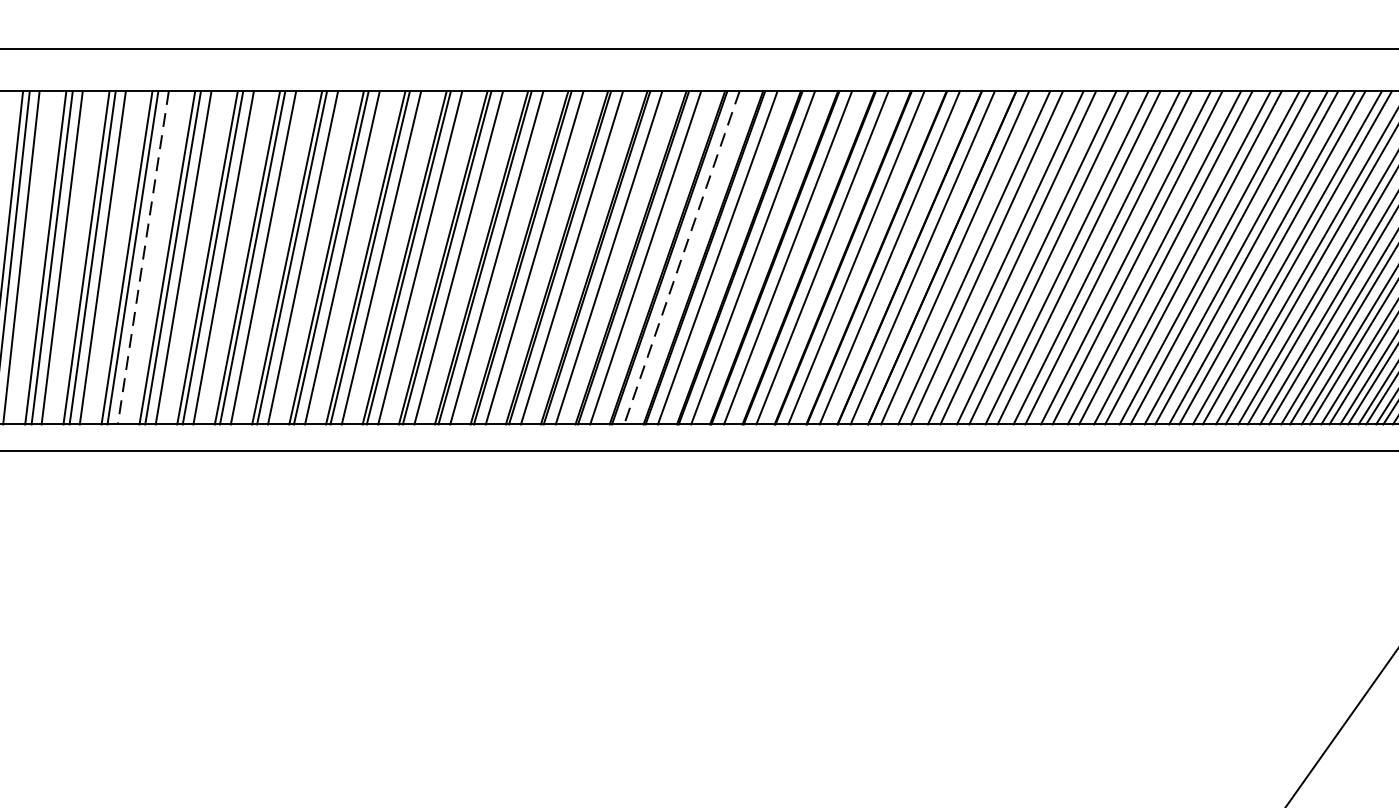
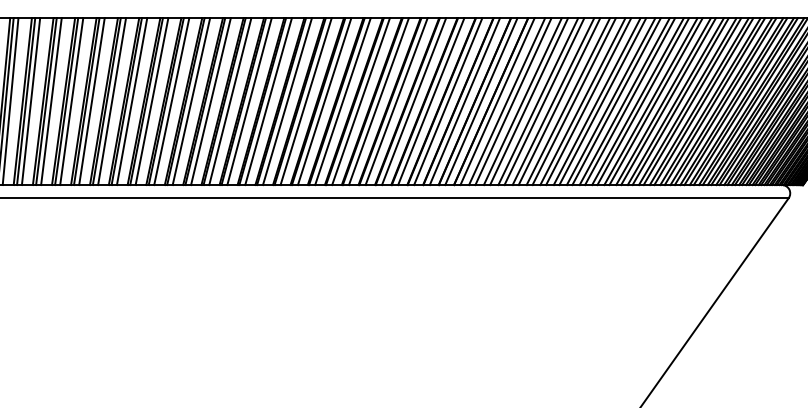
line: (142, 259) -> (91, 102), dashed -> solid
line: (680, 259) -> (360, 102), dashed -> solid

